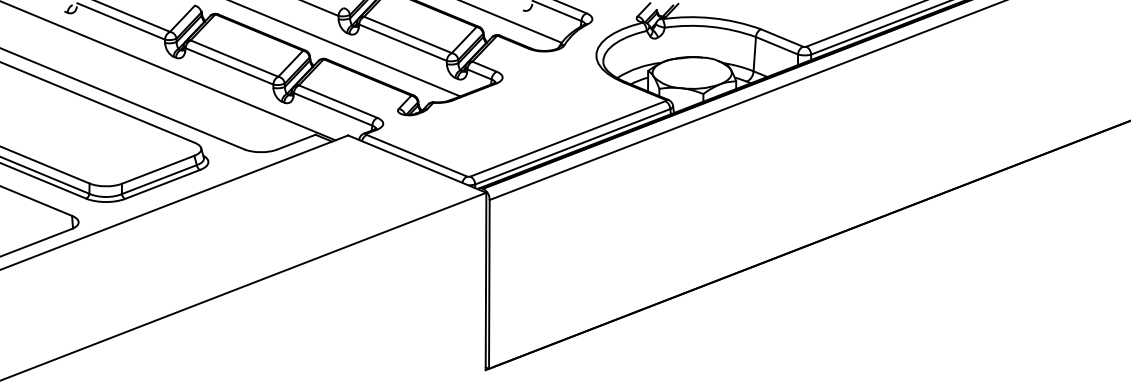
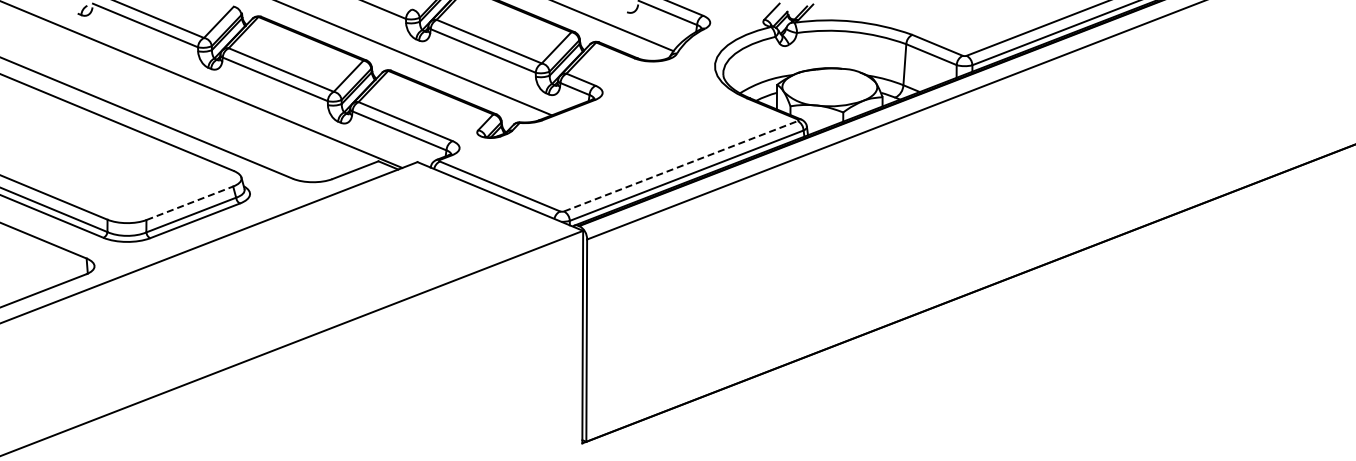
line: (568, 139) -> (681, 166), solid -> dashed
line: (158, 169) -> (190, 203), solid -> dashed

